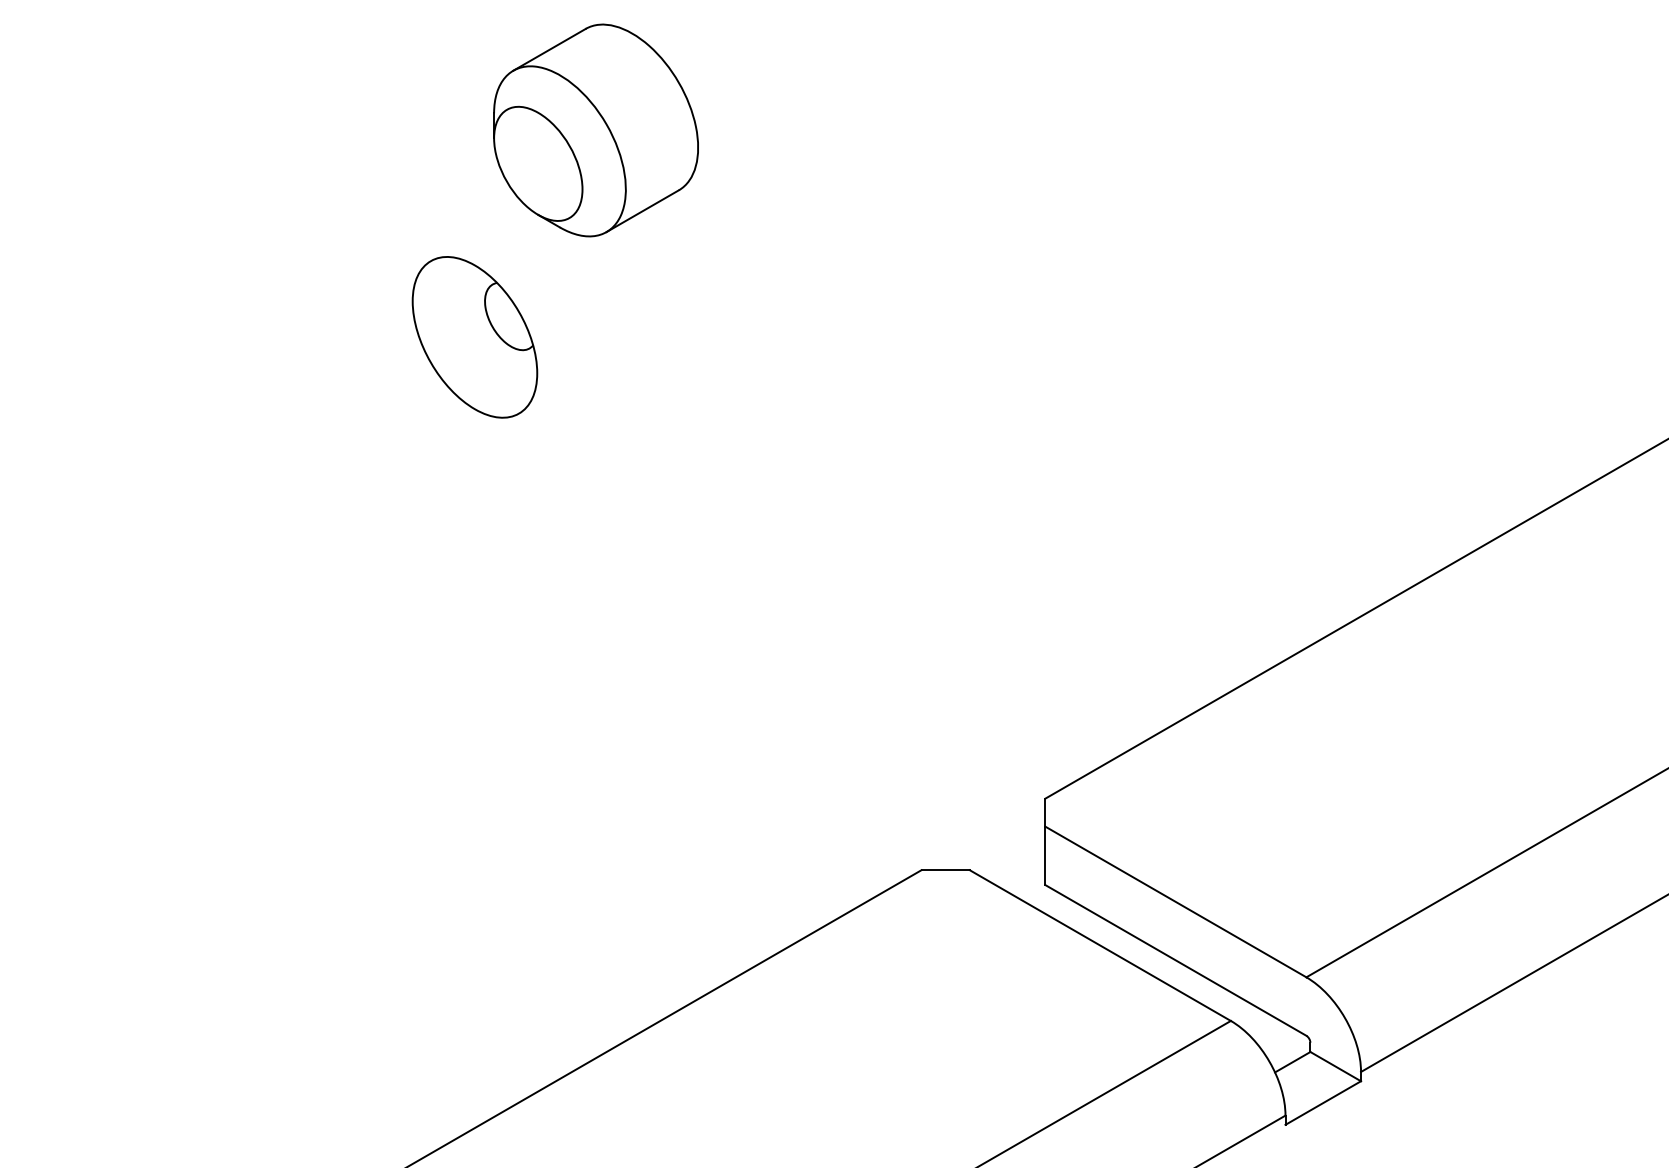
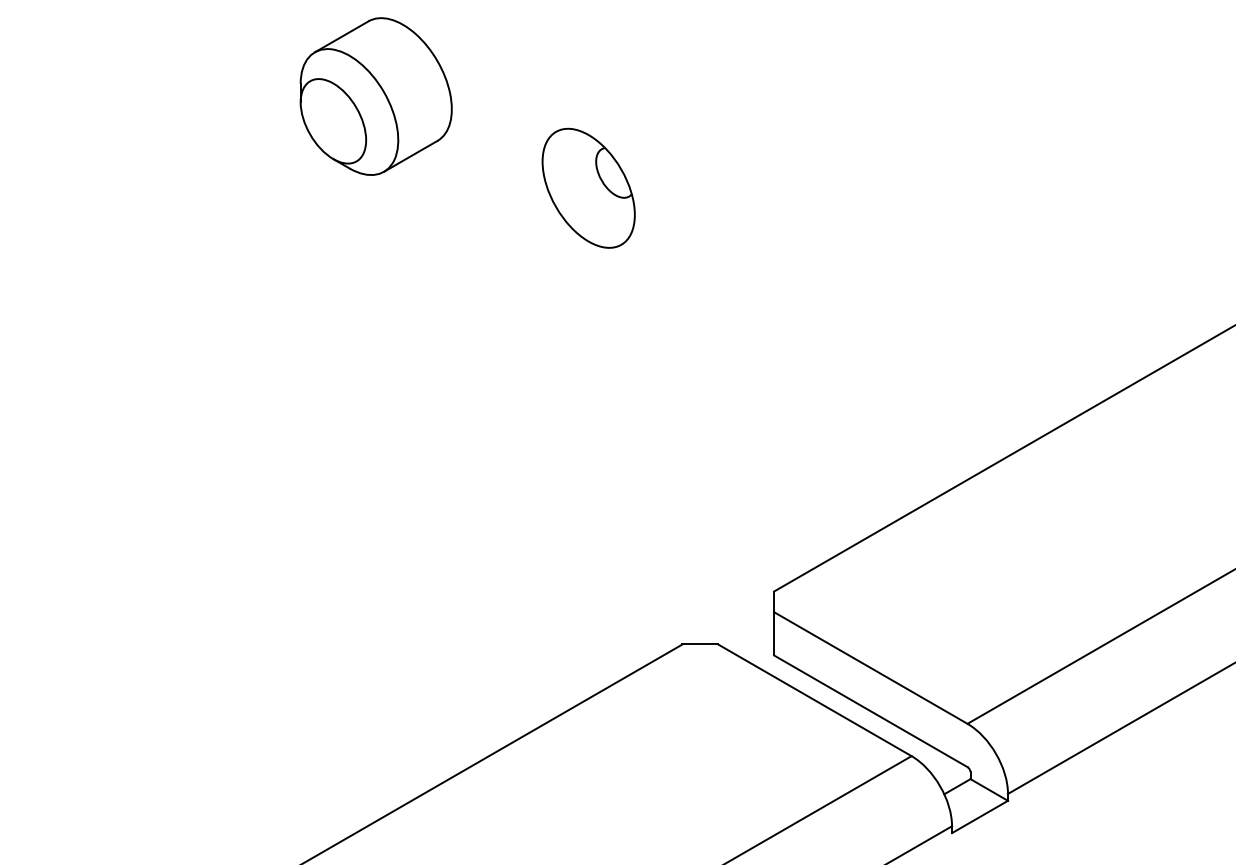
part: (595, 130) -> (375, 96), moved
part: (474, 337) -> (588, 188), moved

